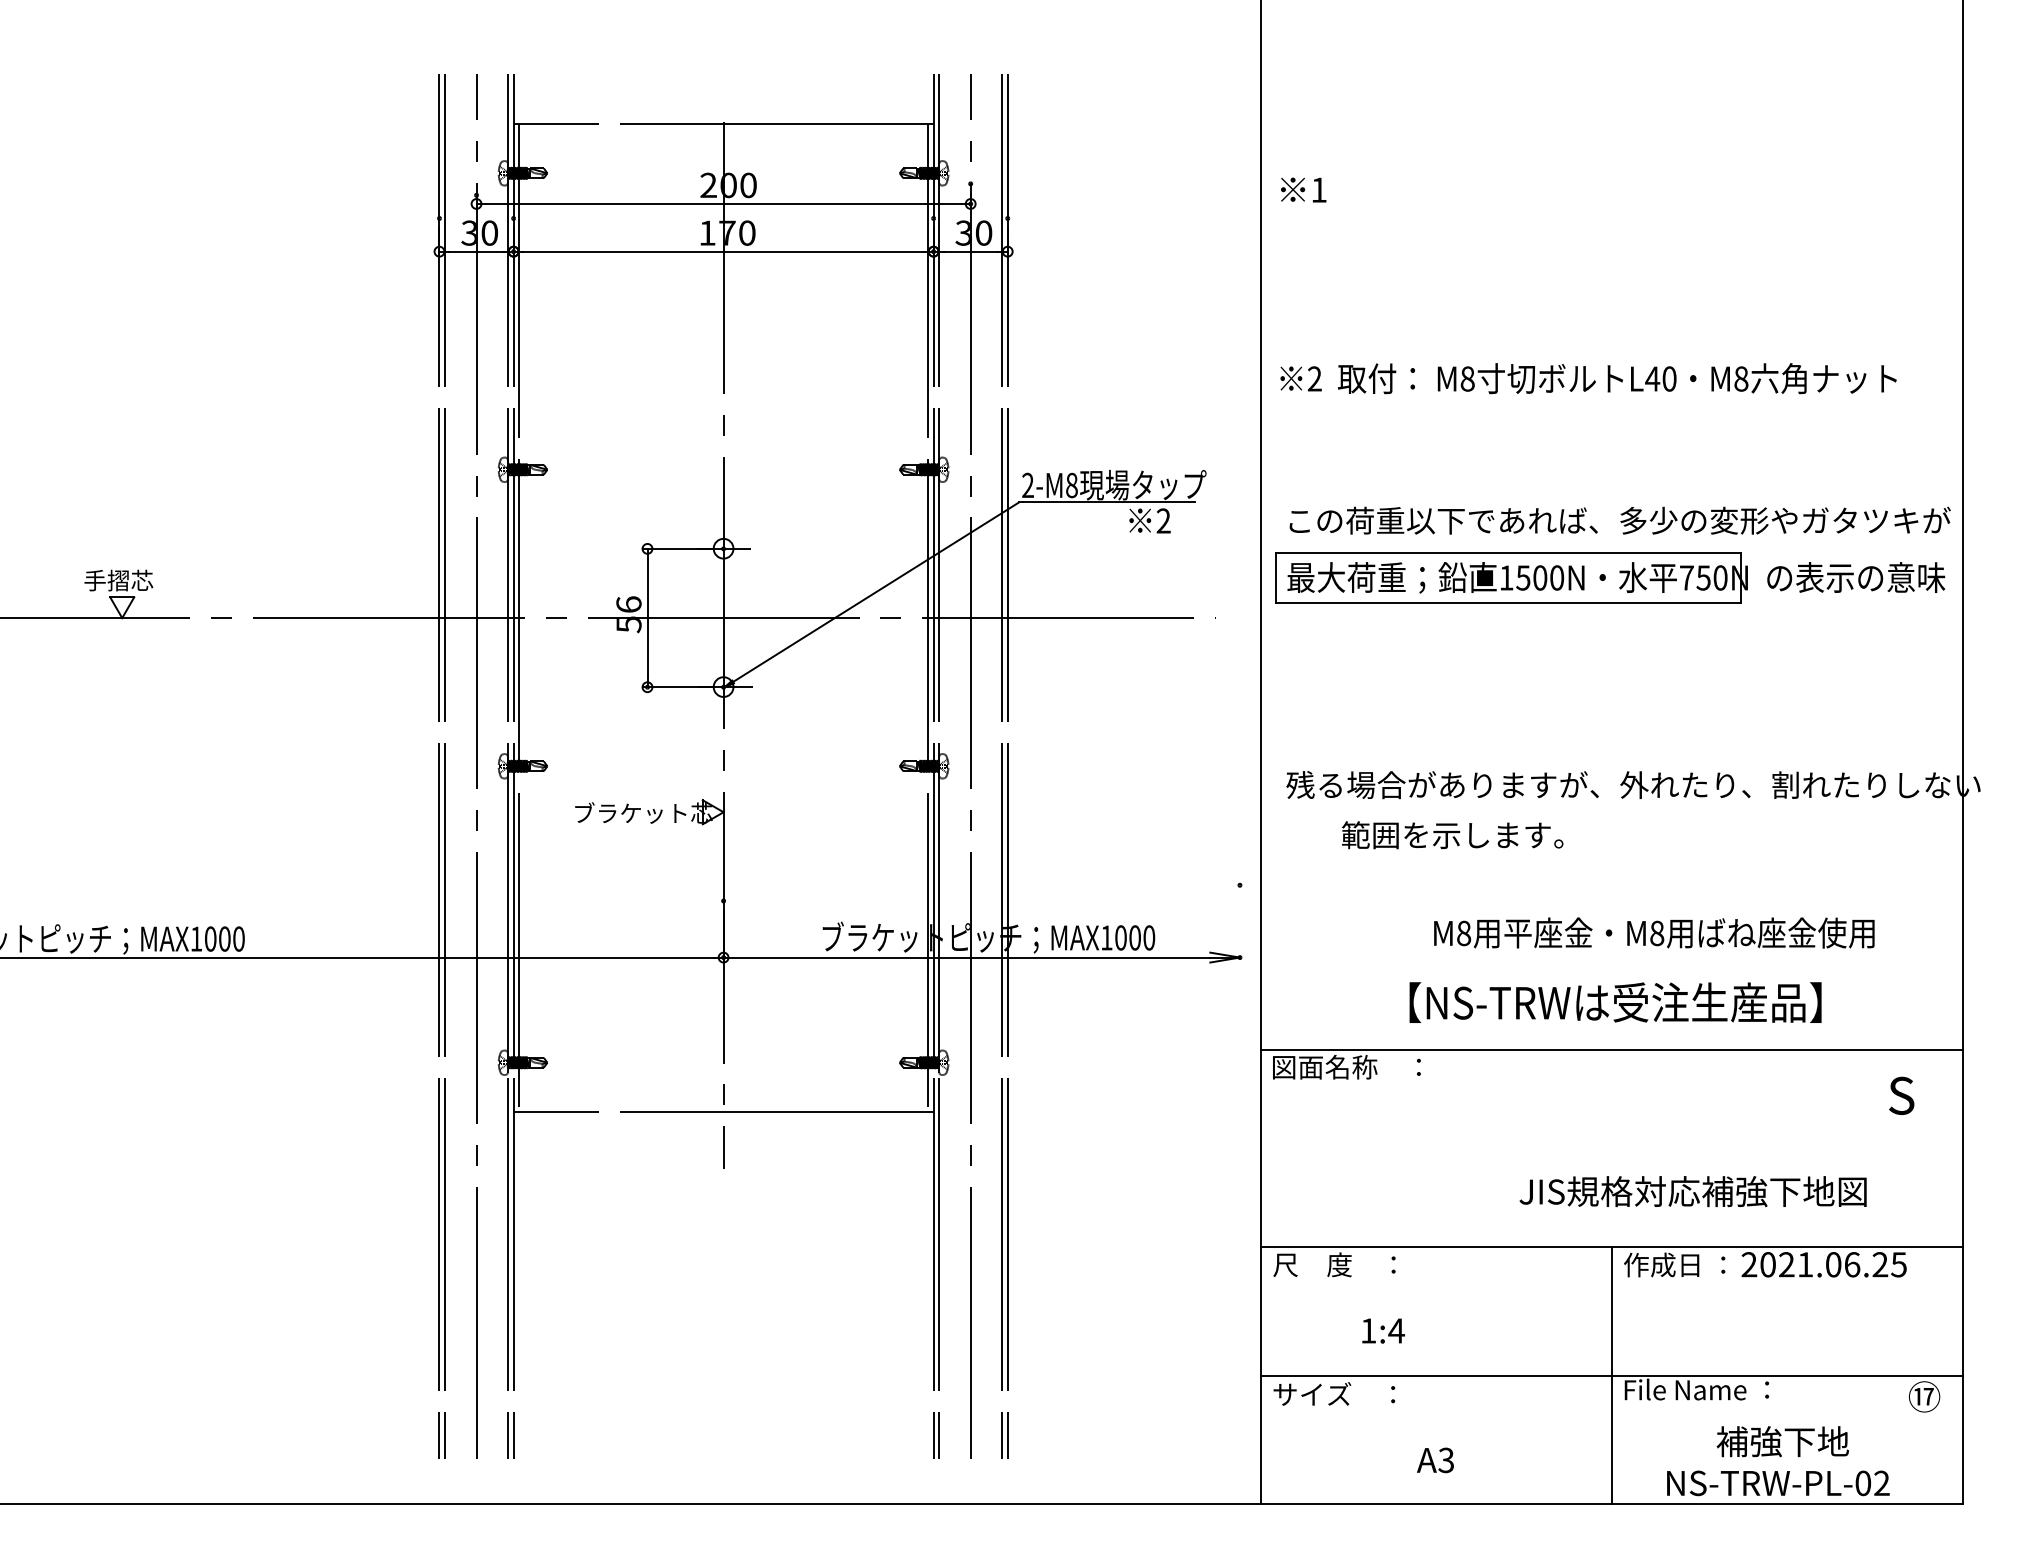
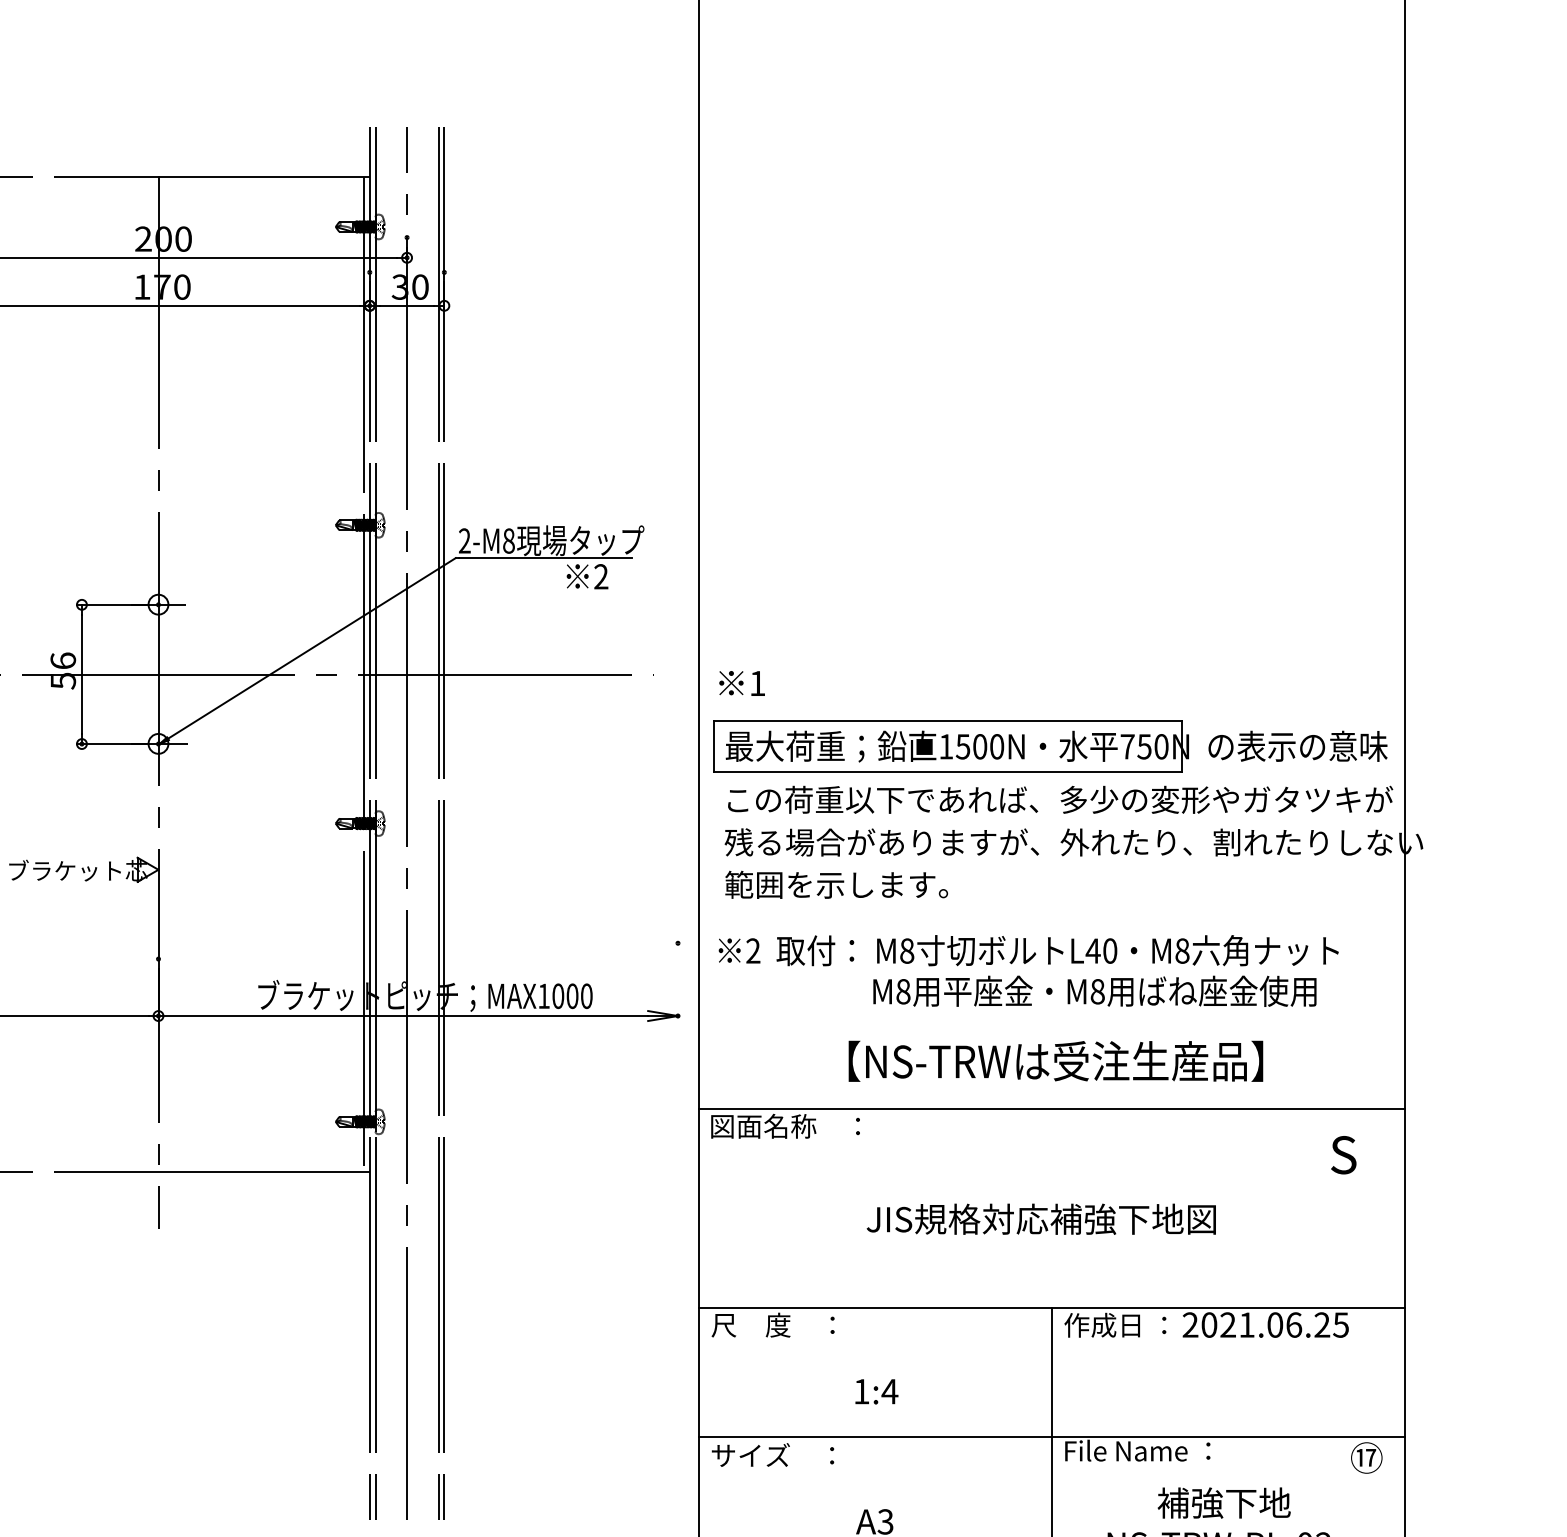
text: (1303, 189) -> (741, 682), moved
text: (1588, 378) -> (1028, 950), moved
text: (1619, 520) -> (1059, 799), moved
part: (1610, 577) -> (1050, 746), moved
text: (1452, 835) -> (836, 885), moved
text: (1692, 1191) -> (1040, 1219), moved
text: (1383, 1330) -> (876, 1391), moved

